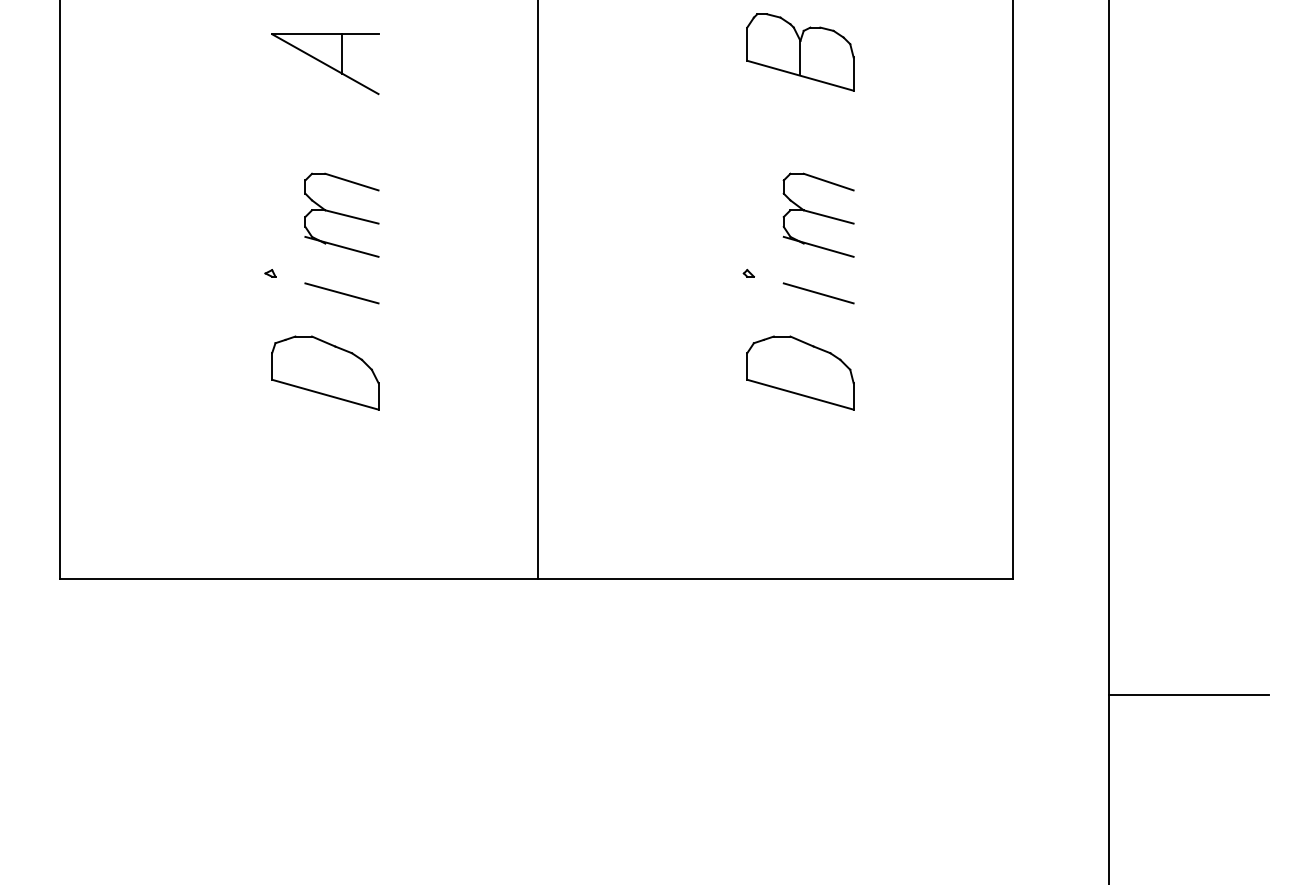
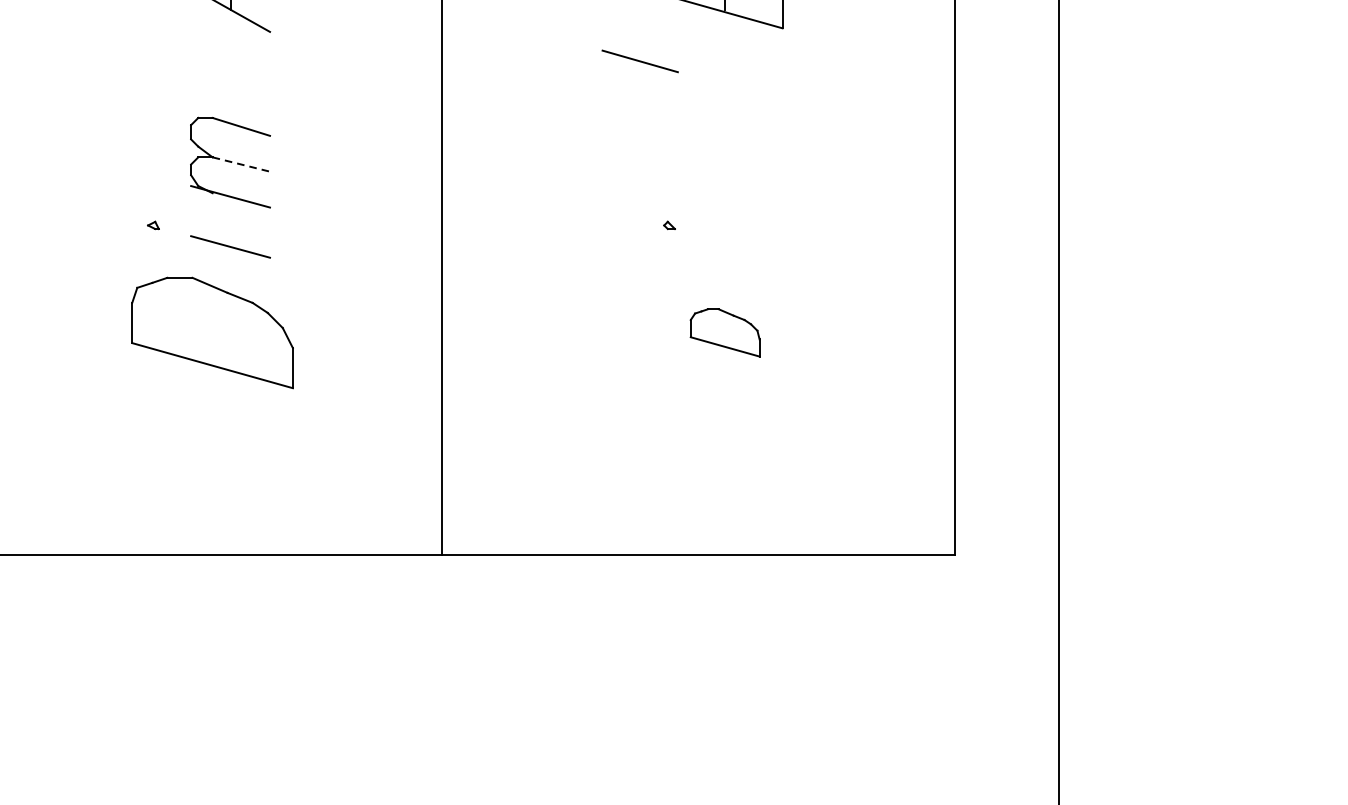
part: (818, 214) -> (744, 161), removed
line: (352, 217) -> (241, 165), solid -> dashed
line: (818, 293) -> (640, 61), moved
part: (325, 372) -> (212, 332), size x1.4
part: (800, 372) -> (725, 332), size x0.6
line: (1188, 695) -> (1143, 680), removed

